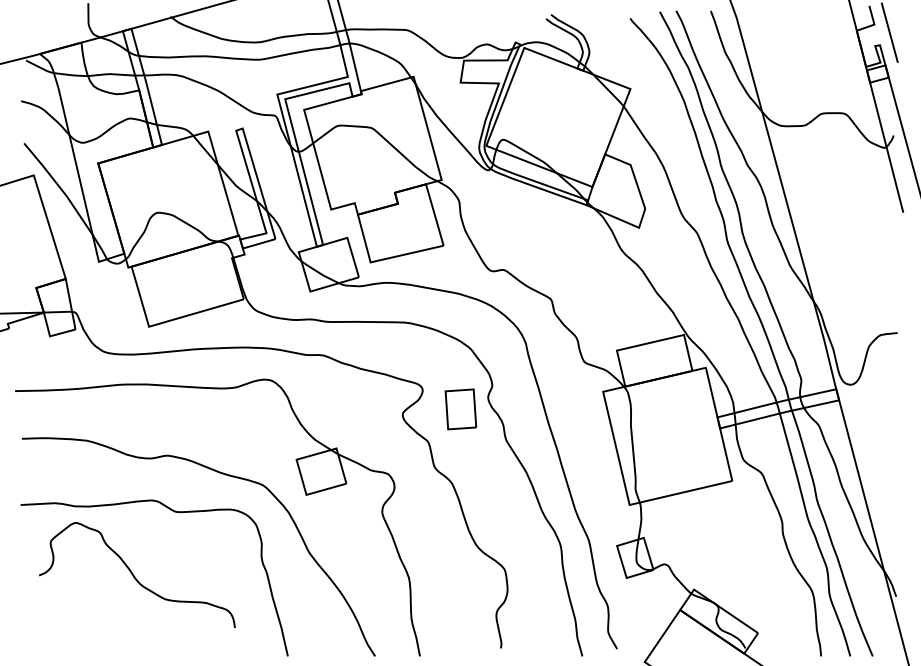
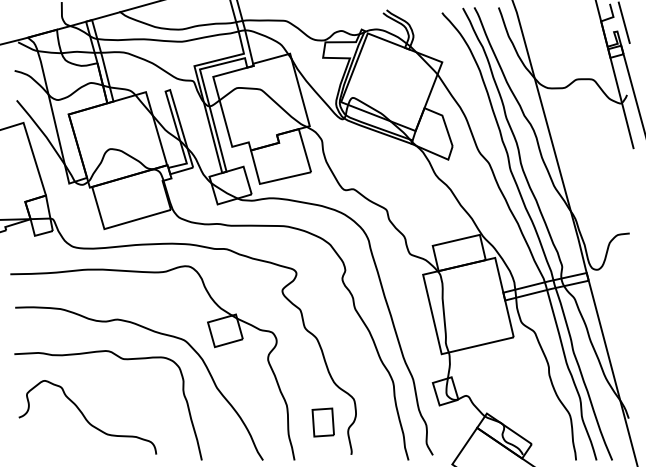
part: (460, 409) -> (323, 422), moved
curve: (135, 576) -> (86, 418), moved

